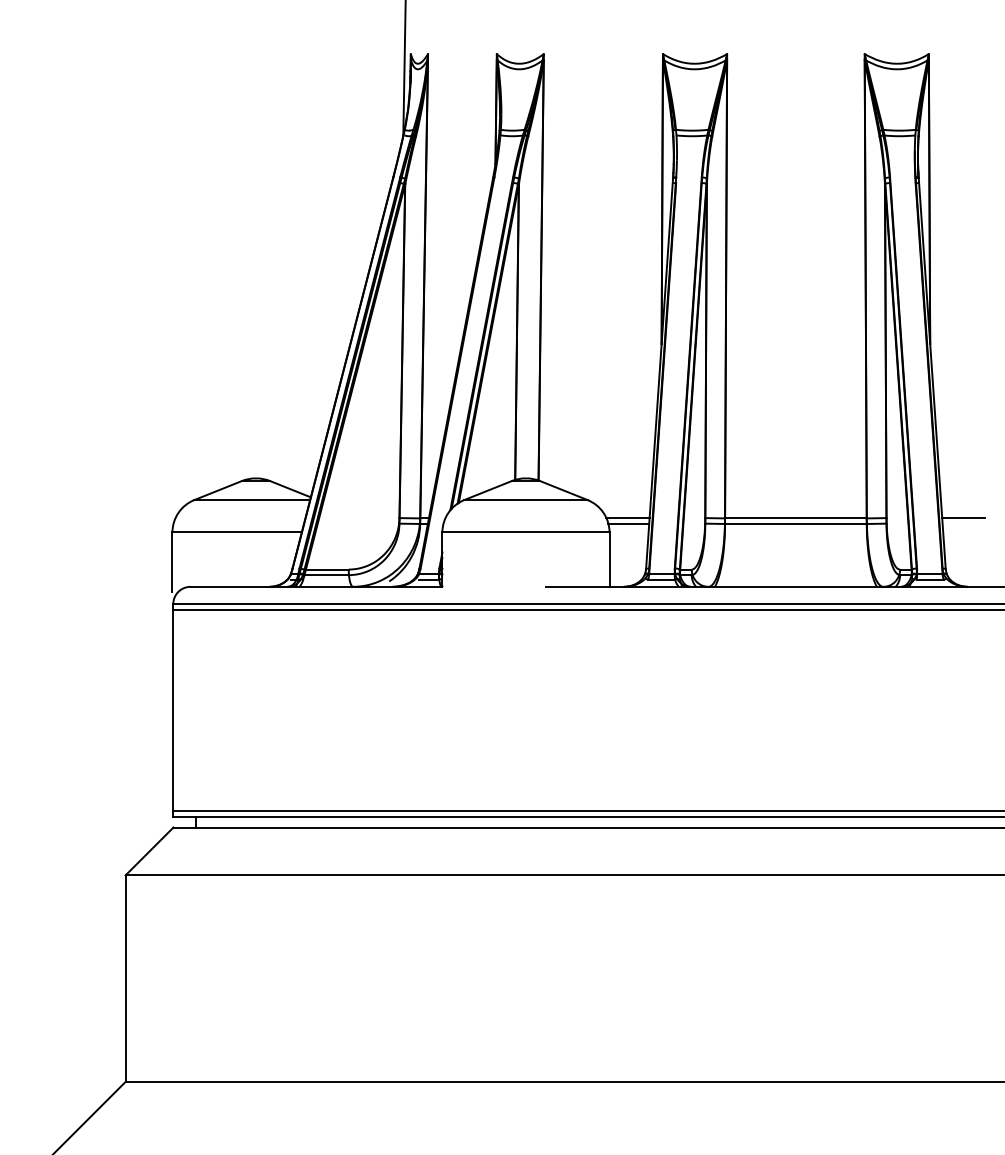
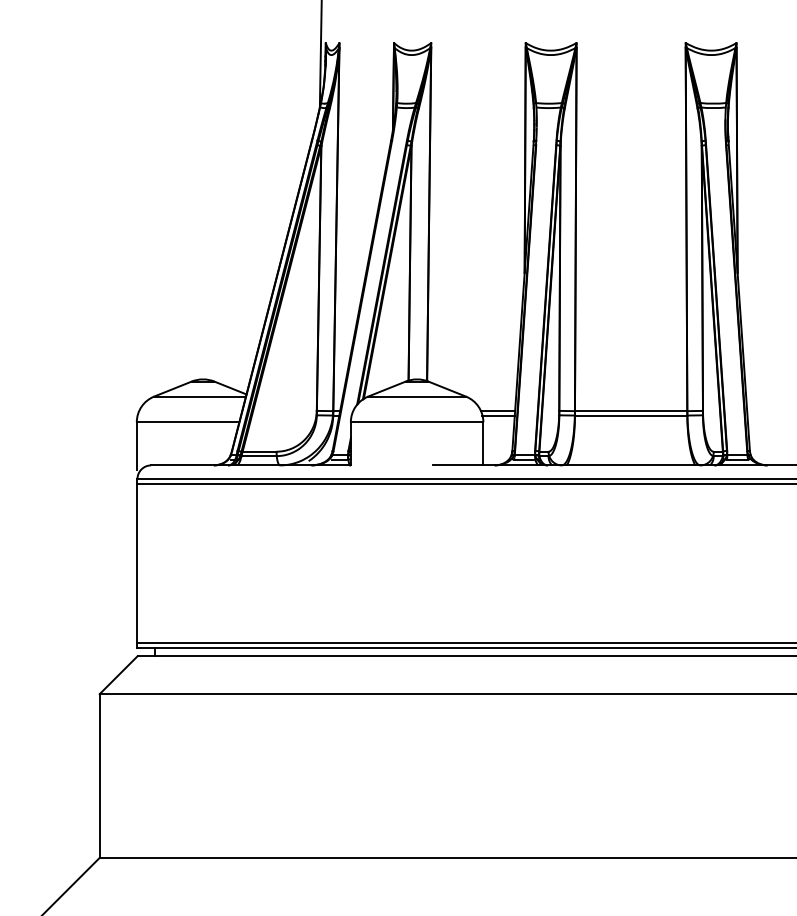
line: (964, 518) -> (764, 411), removed

